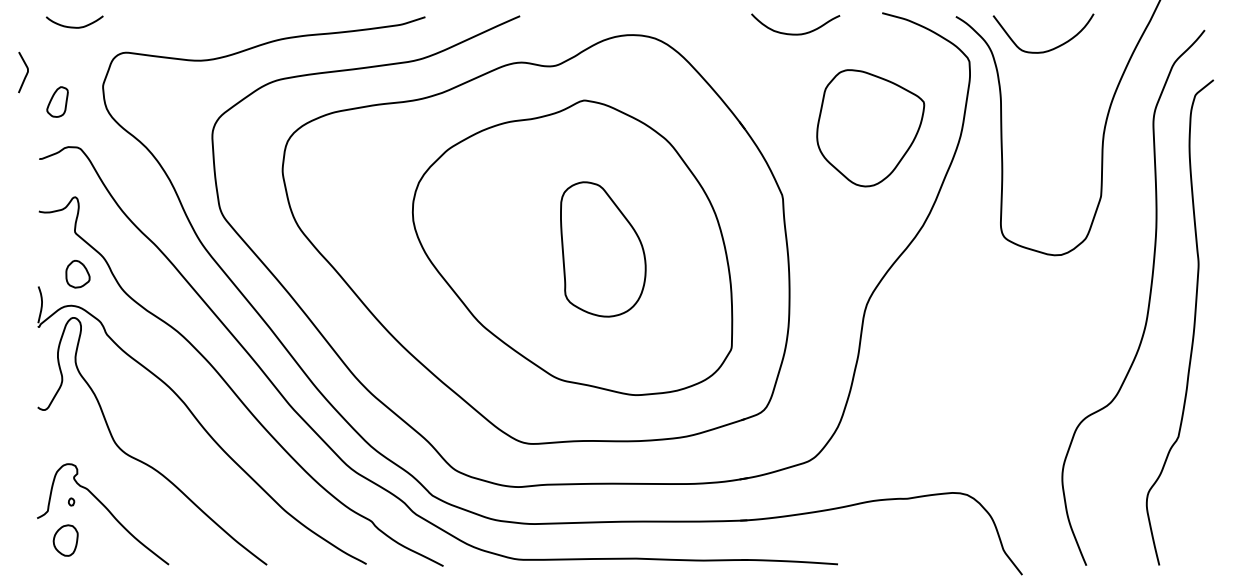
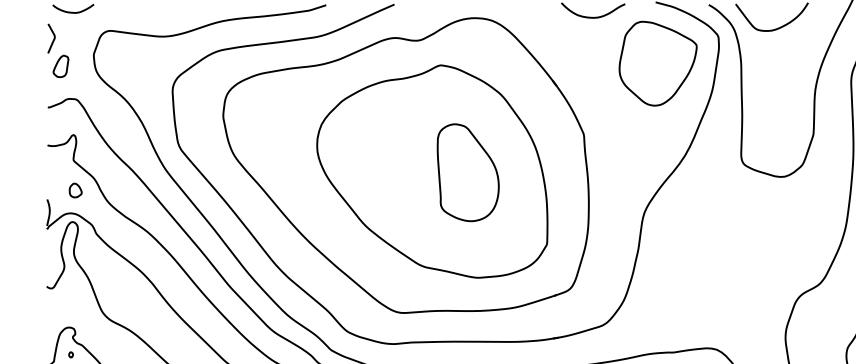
curve: (25, 74) -> (53, 40), moved
part: (870, 128) -> (658, 63), moved
part: (603, 249) -> (468, 172), moved
part: (77, 273) -> (75, 190), size x0.71

